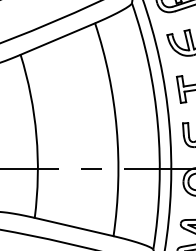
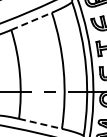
line: (59, 39) -> (32, 21), solid -> dashed
line: (74, 226) -> (40, 123), solid -> dashed

